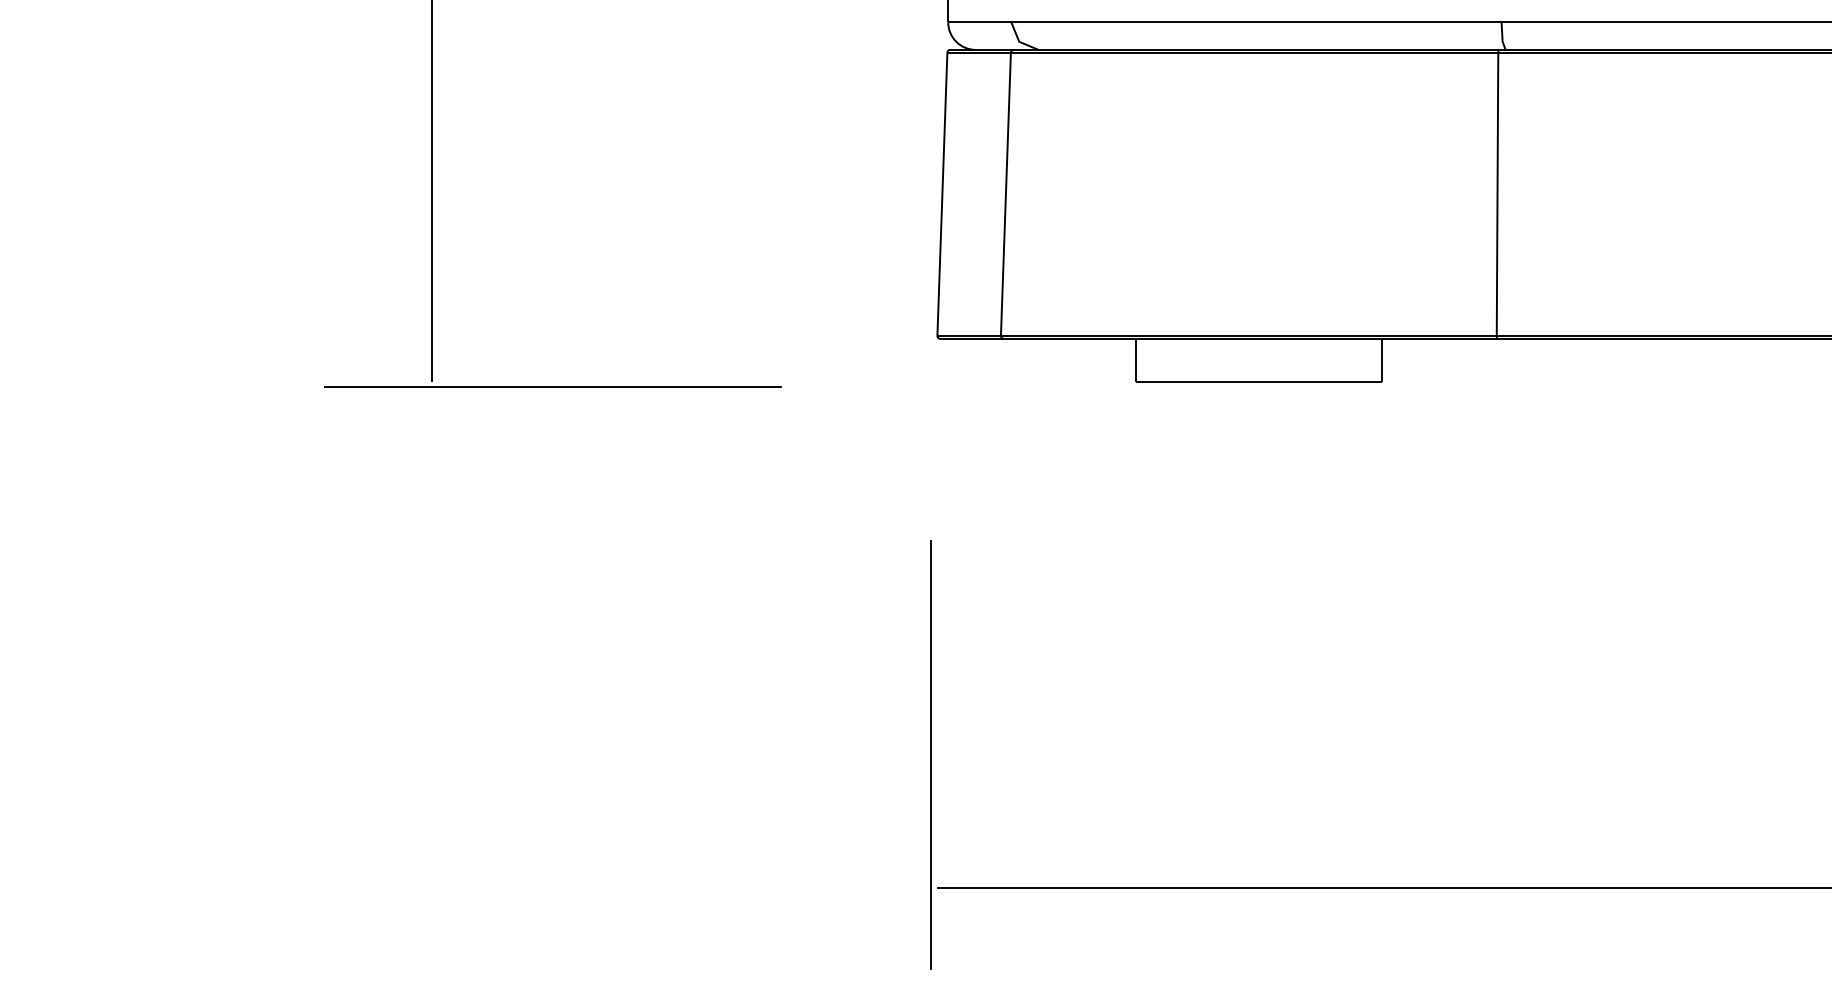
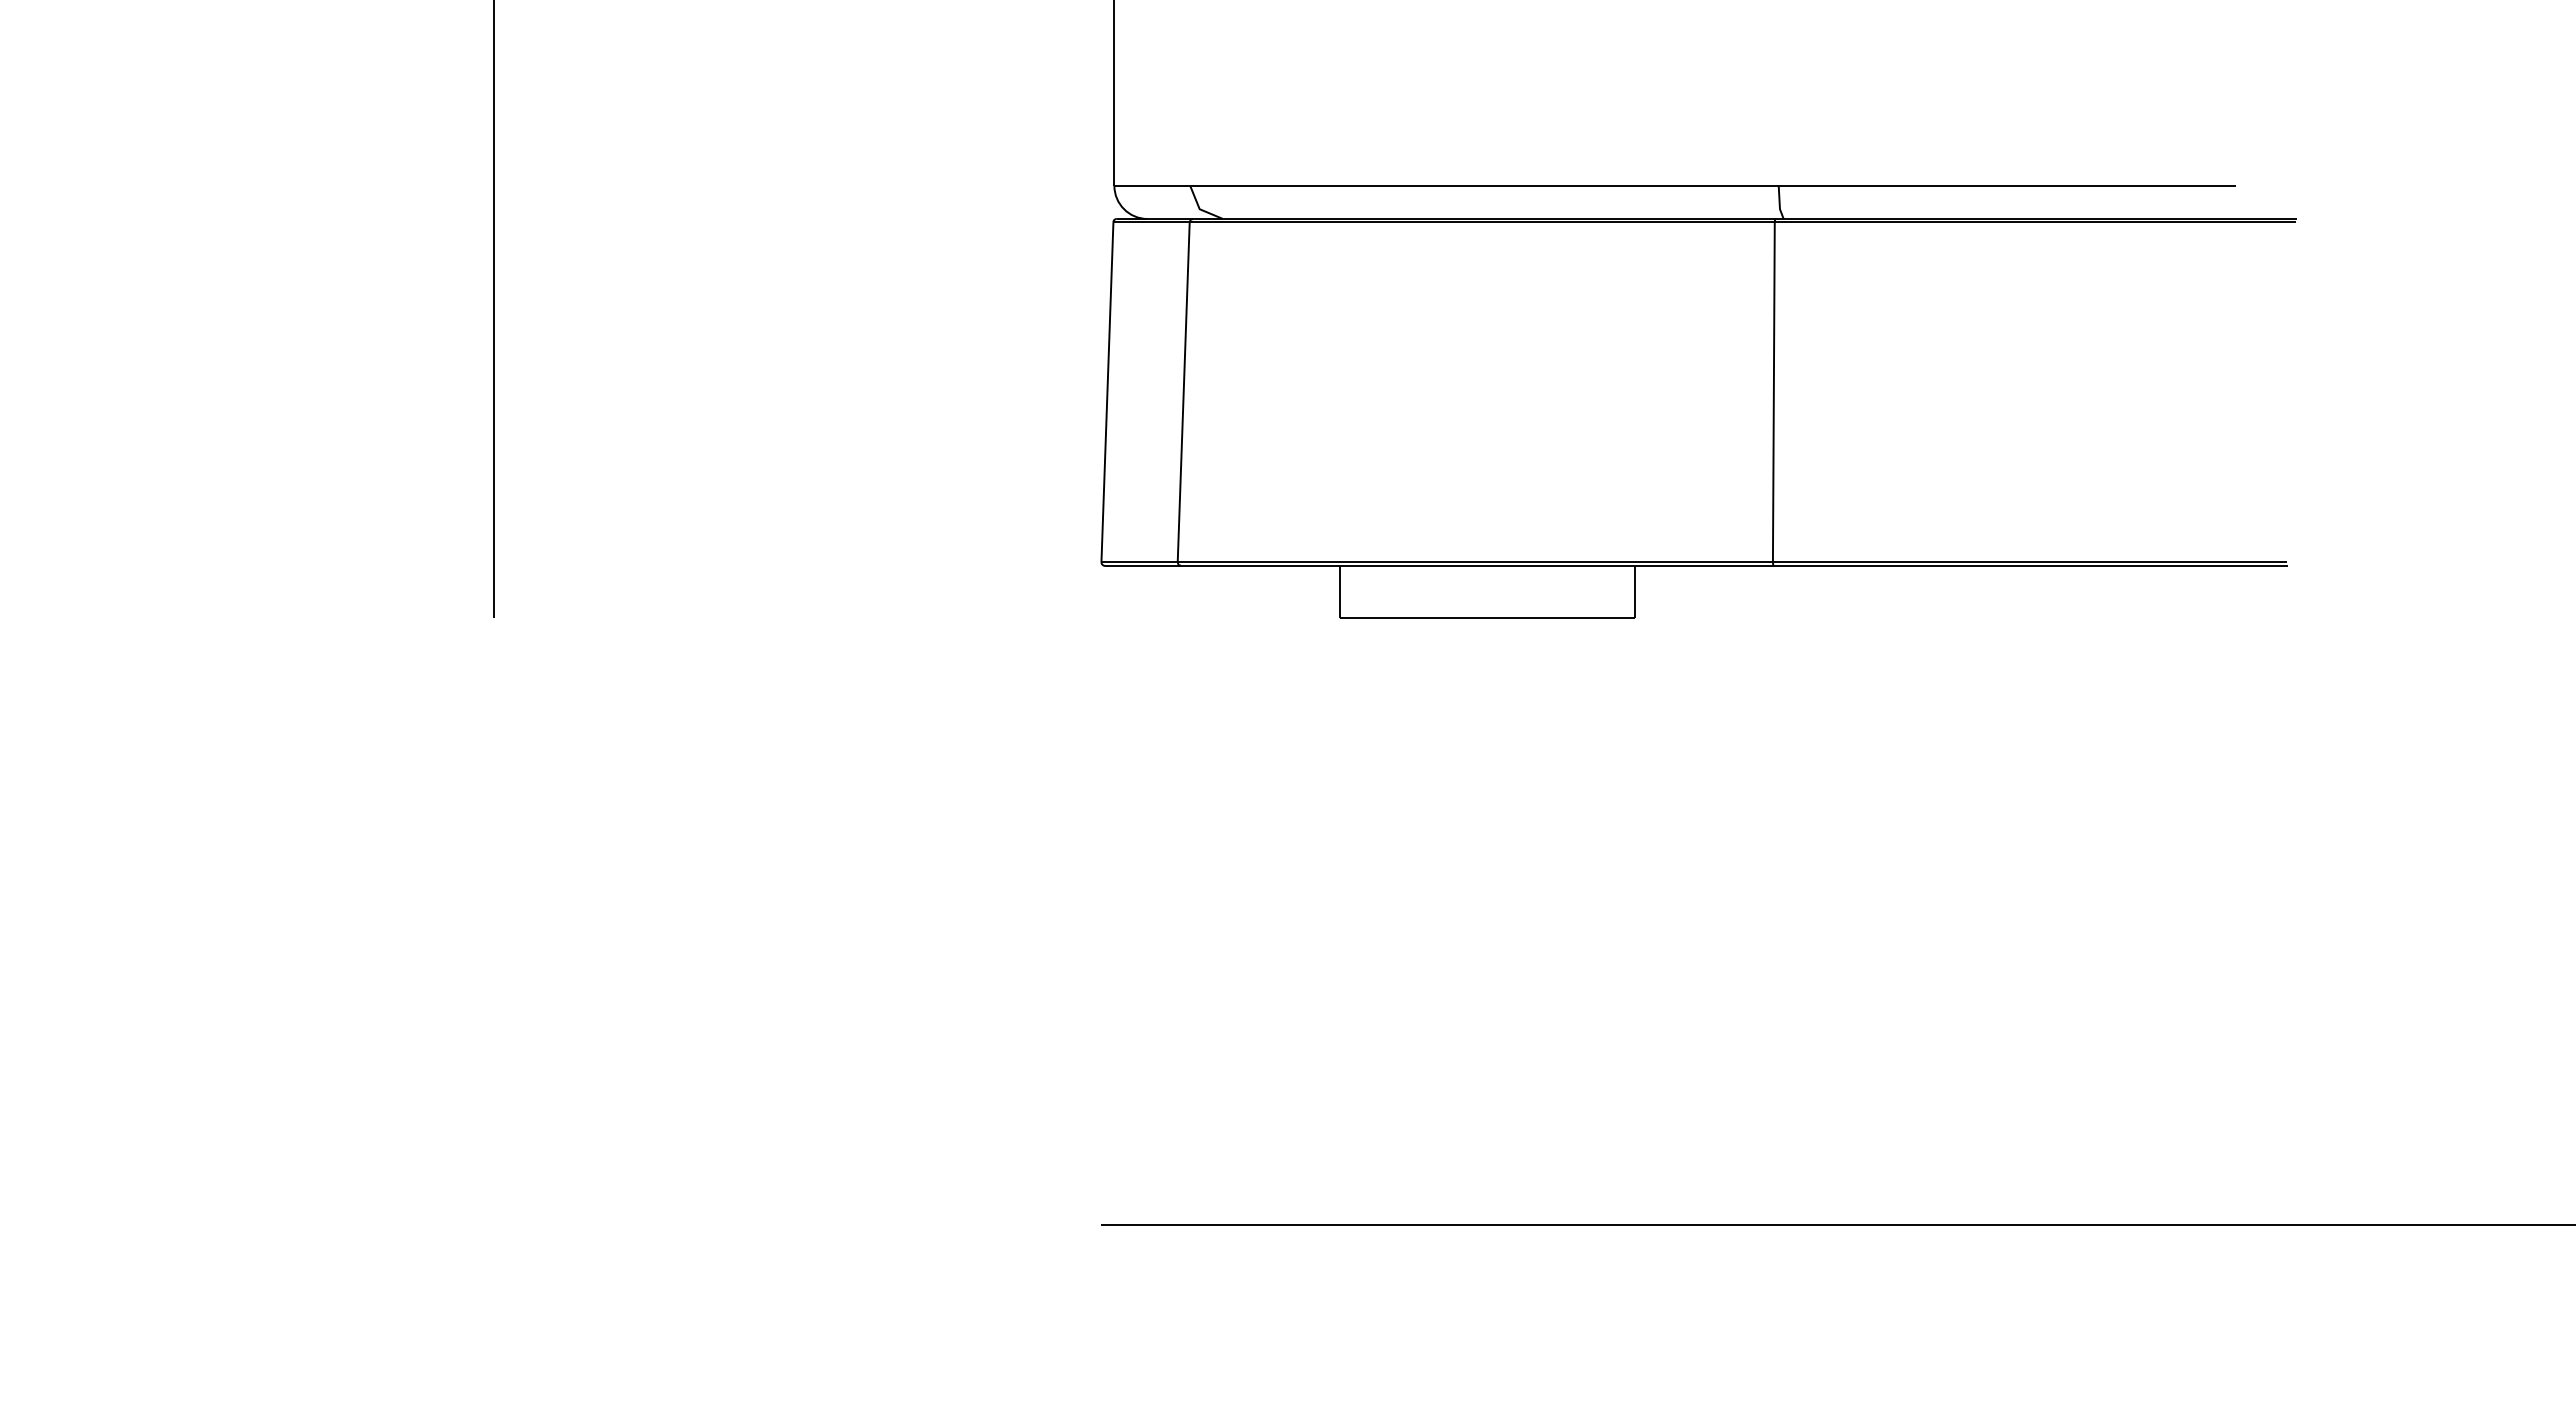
line: (552, 386) -> (639, 623), removed
line: (930, 754) -> (1093, 1064), removed

